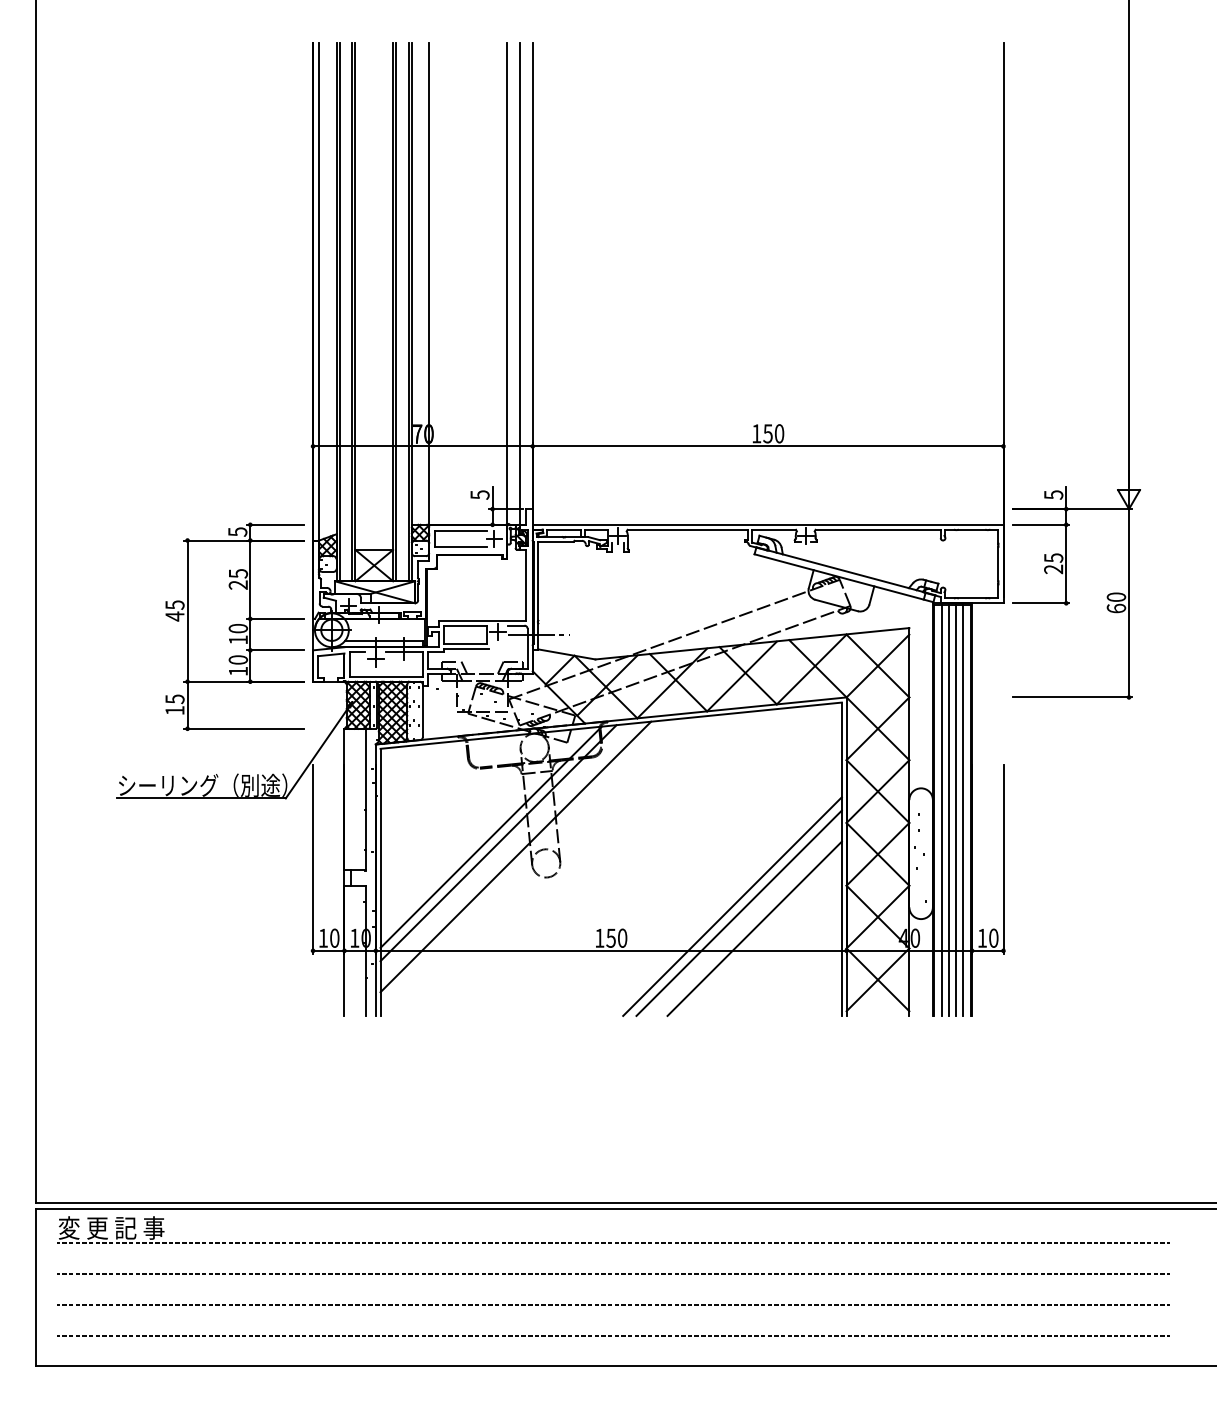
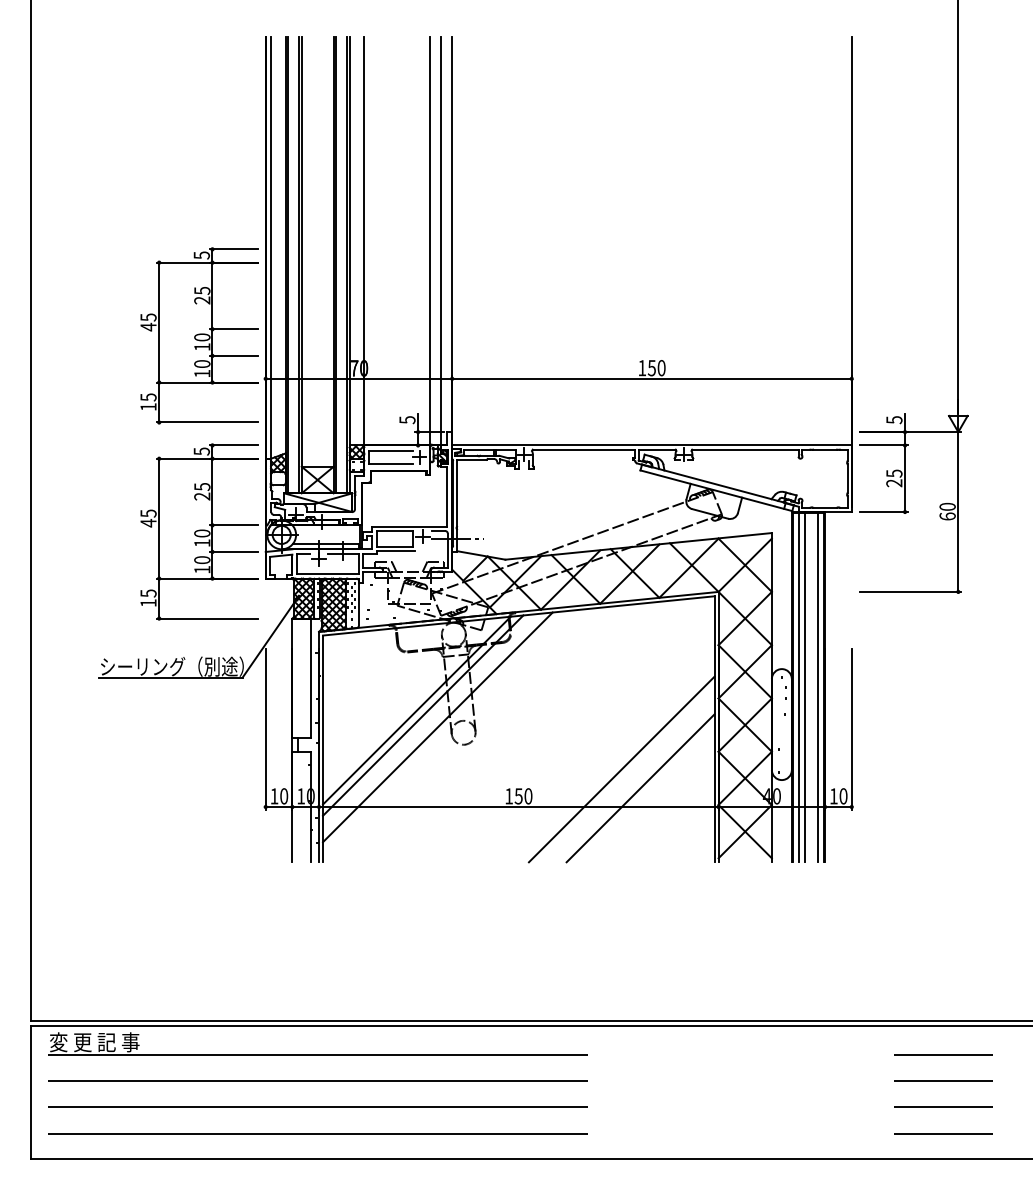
part: (234, 395) -> (199, 335), added
line: (956, 809) -> (811, 687), removed
line: (738, 912) -> (626, 774), removed

